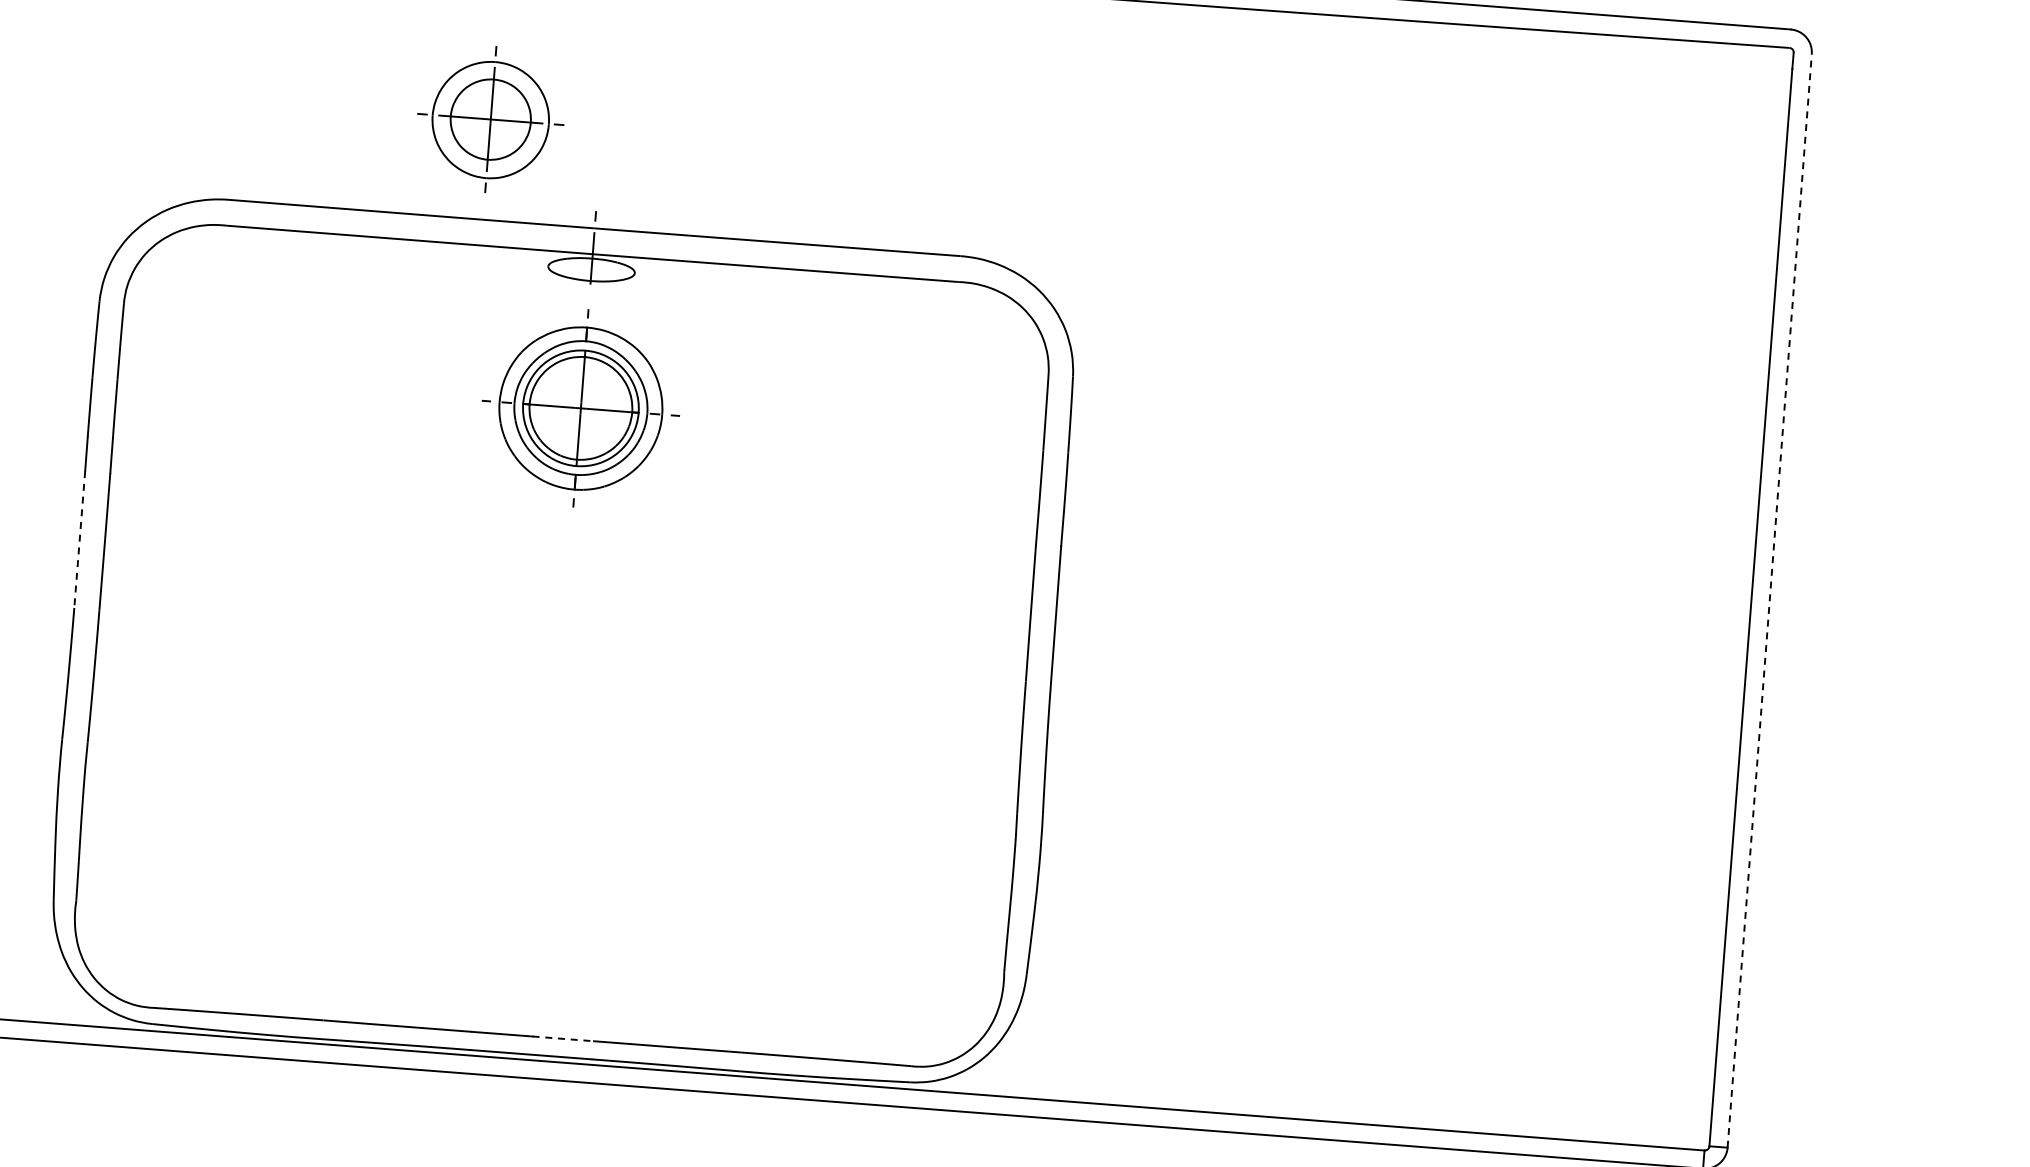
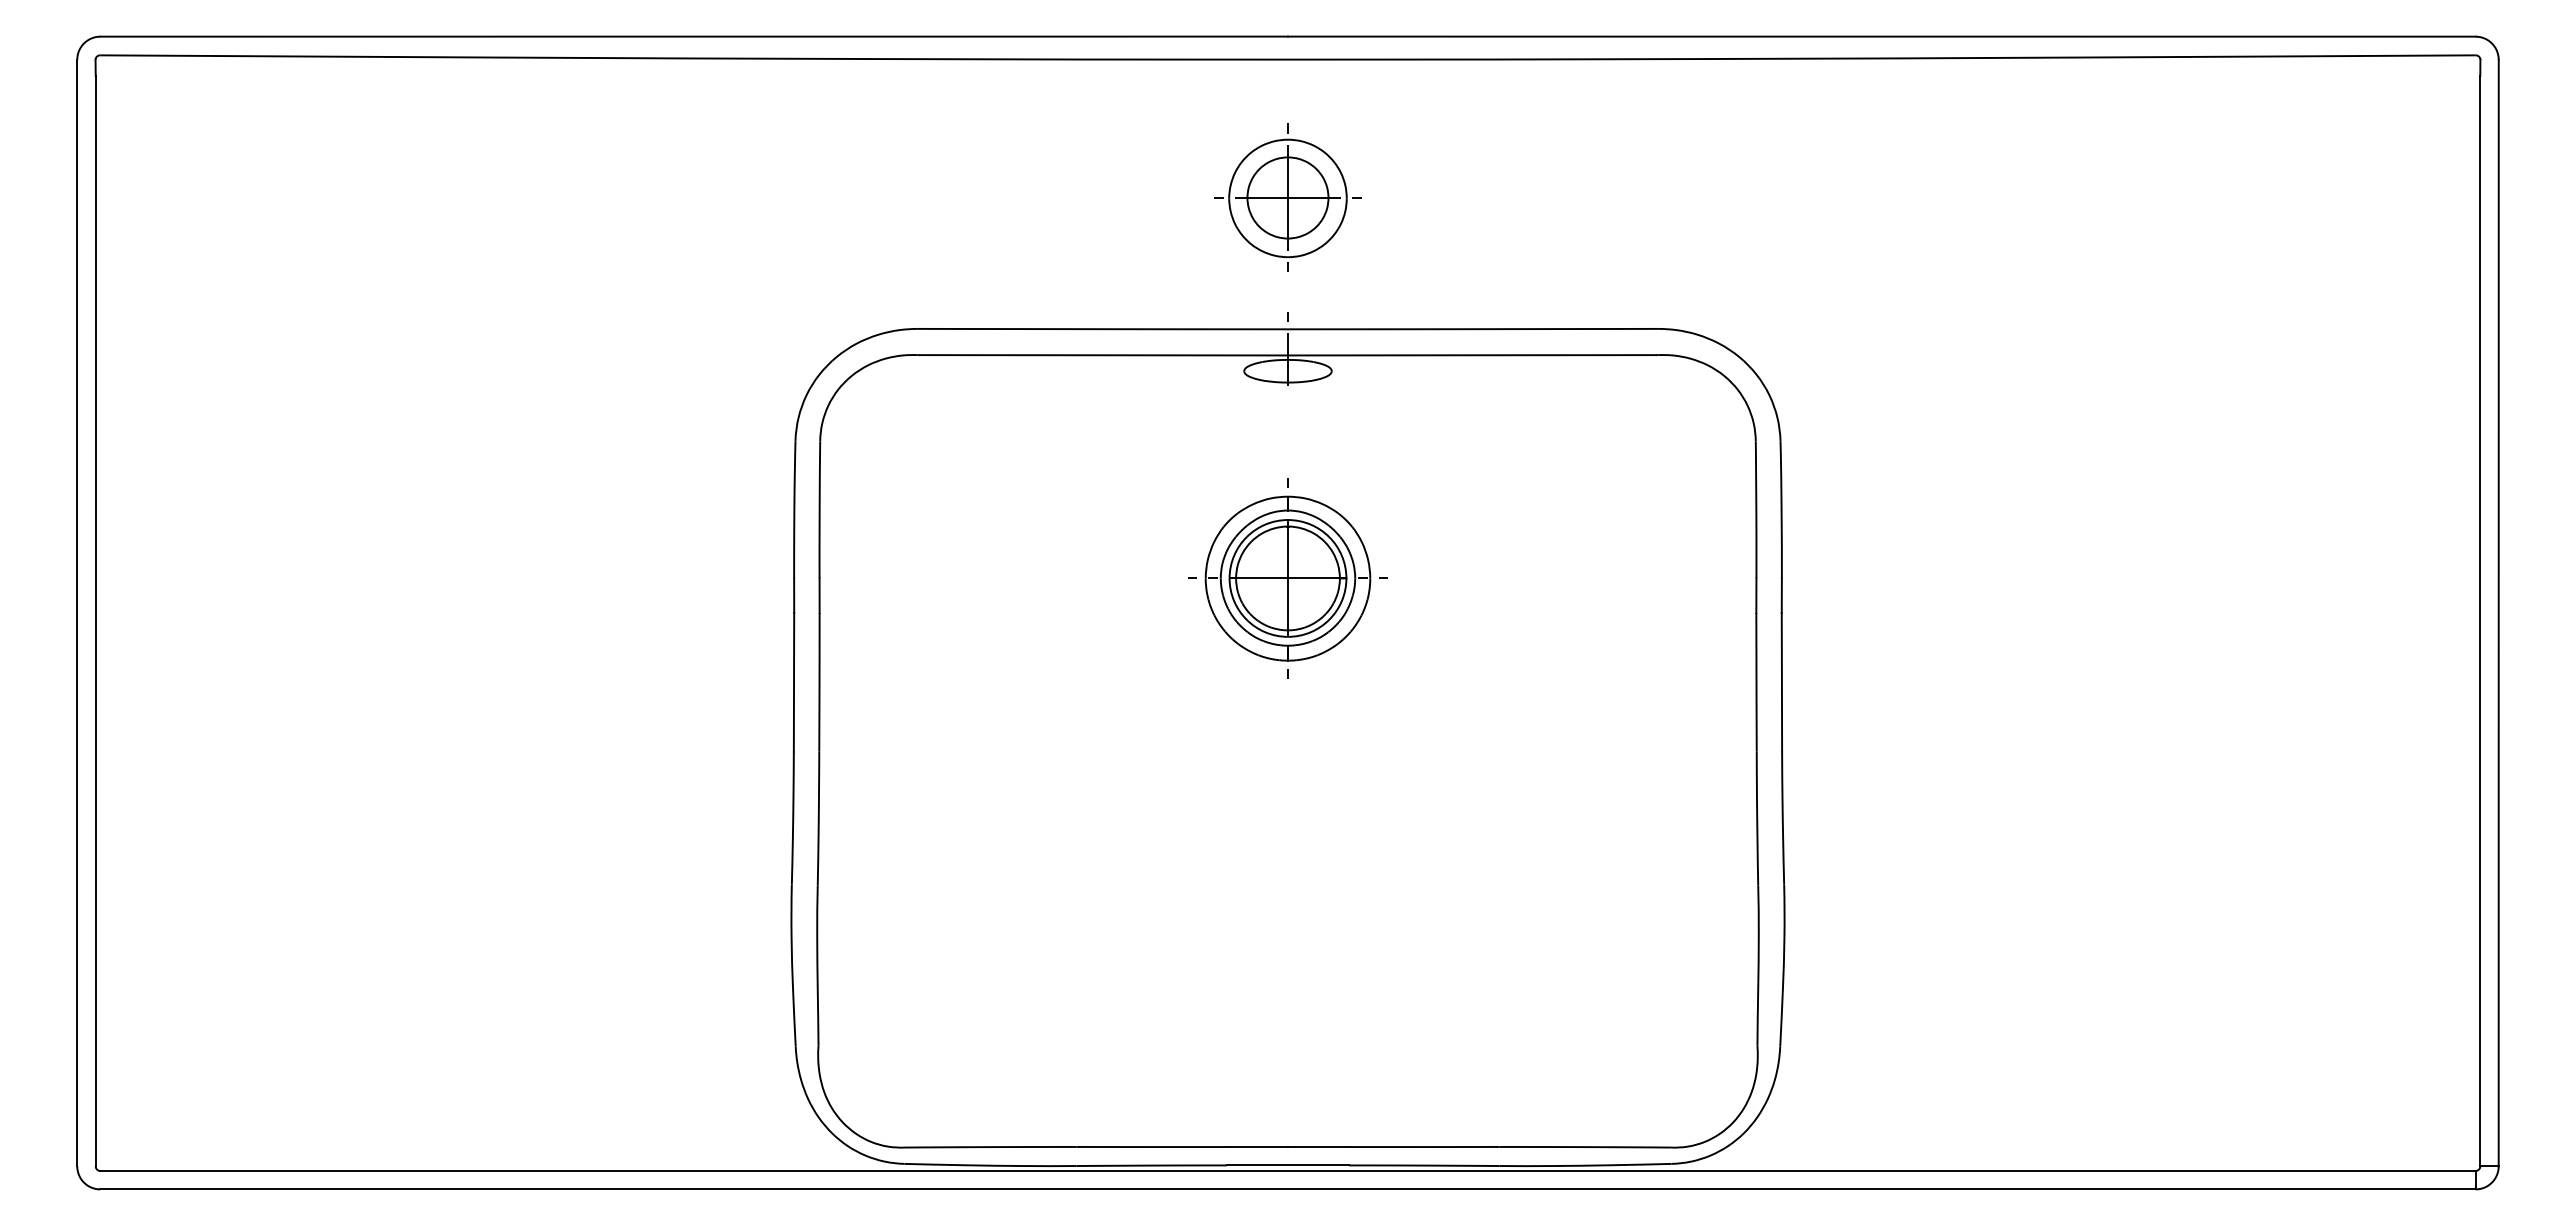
part: (490, 119) -> (1287, 197), moved
part: (580, 408) -> (1287, 578), moved
line: (80, 539) -> (794, 682), dashed -> solid
line: (1769, 600) -> (2498, 612), dashed -> solid
line: (562, 1039) -> (1318, 1147), dashed -> solid

